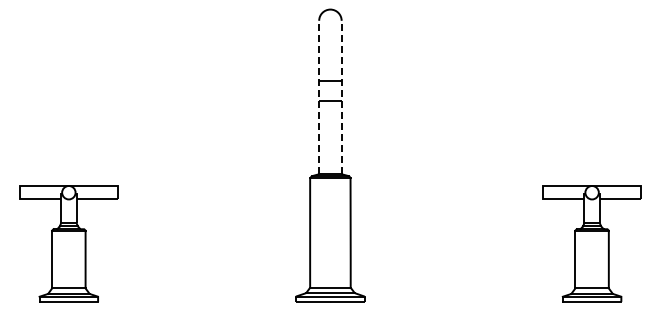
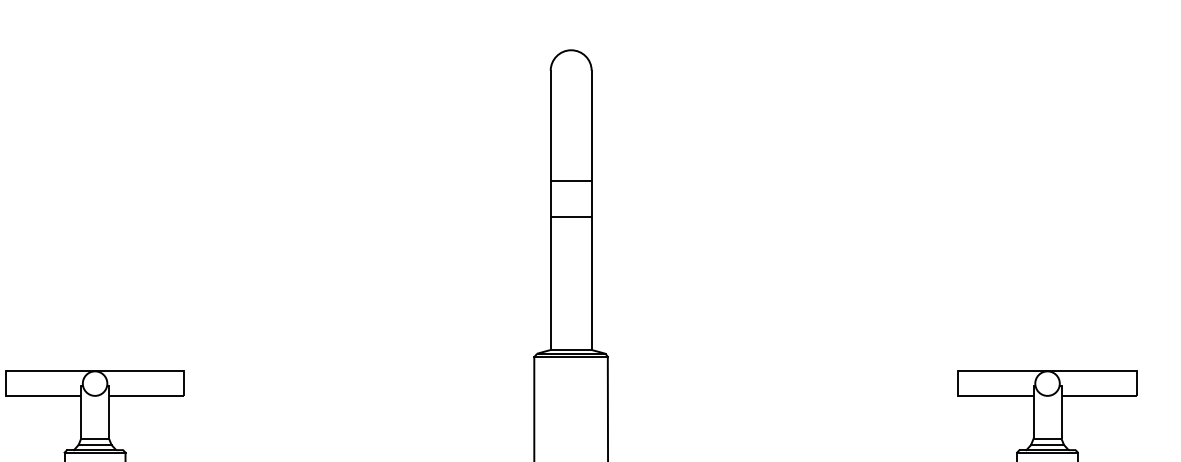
line: (319, 97) -> (551, 210), dashed -> solid
line: (341, 97) -> (591, 210), dashed -> solid

